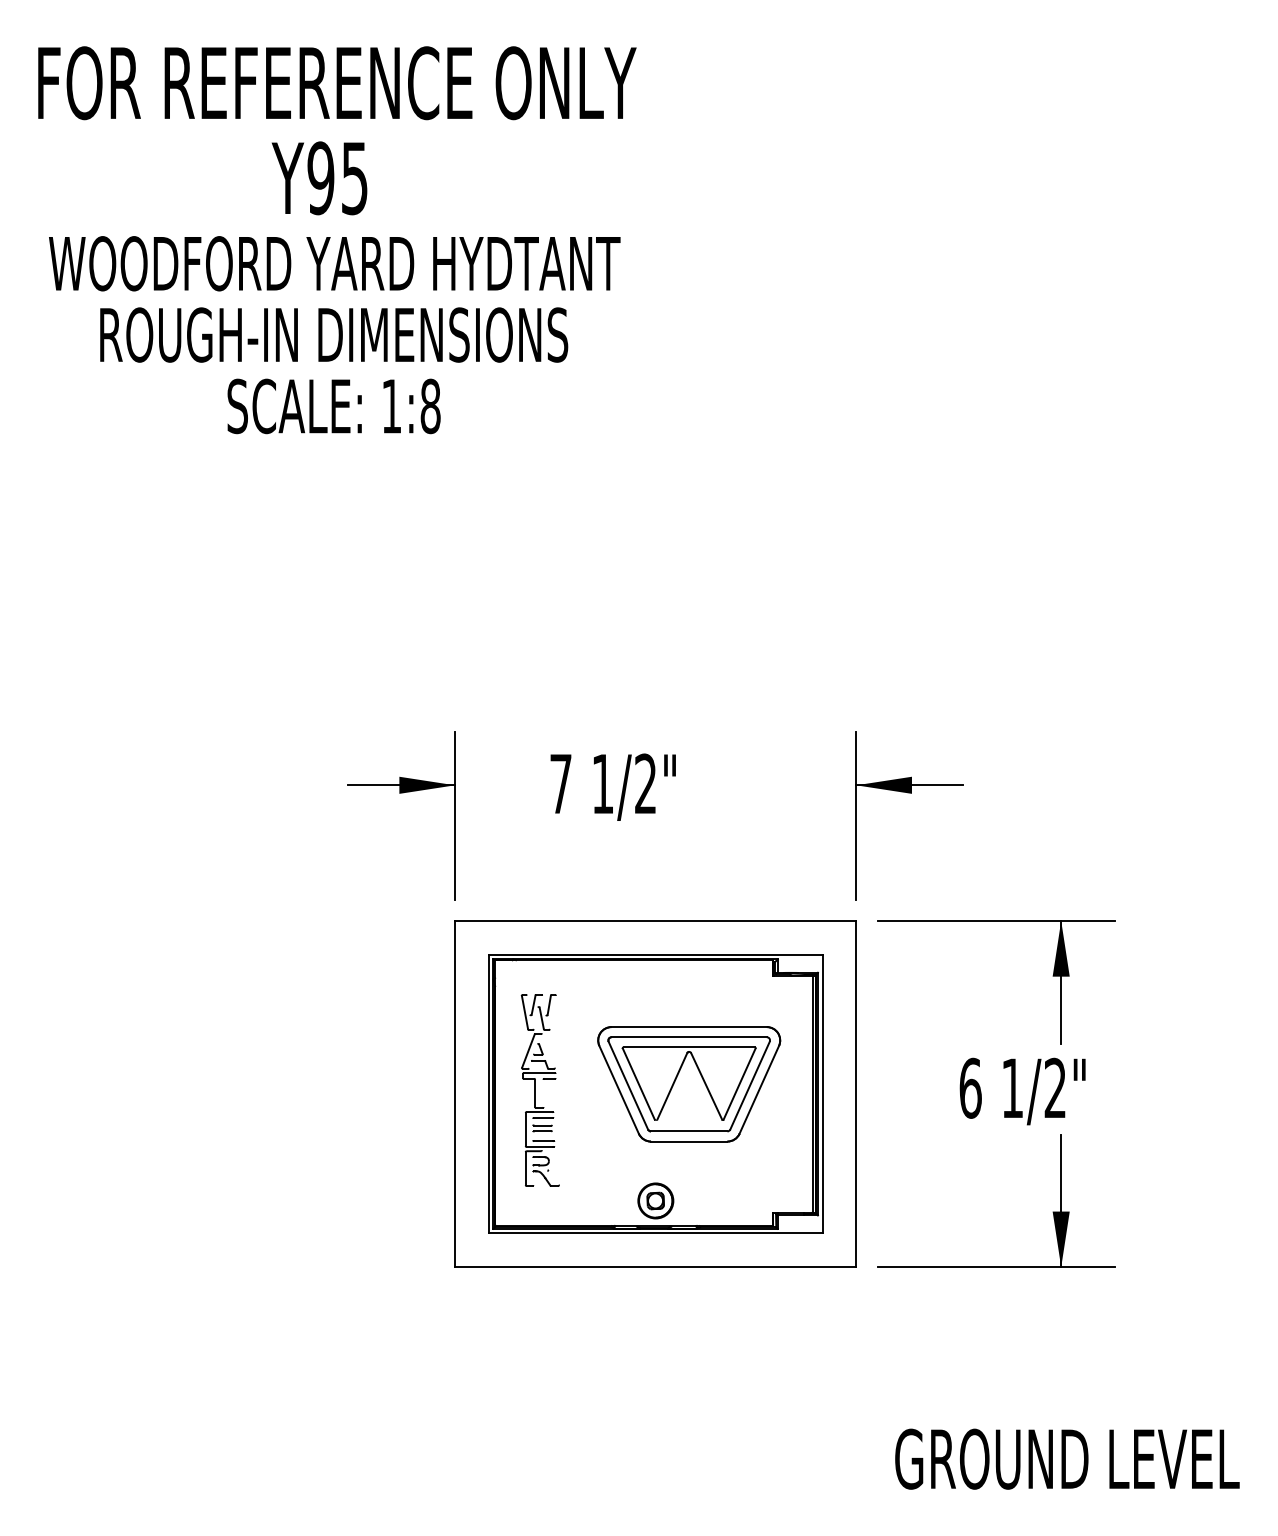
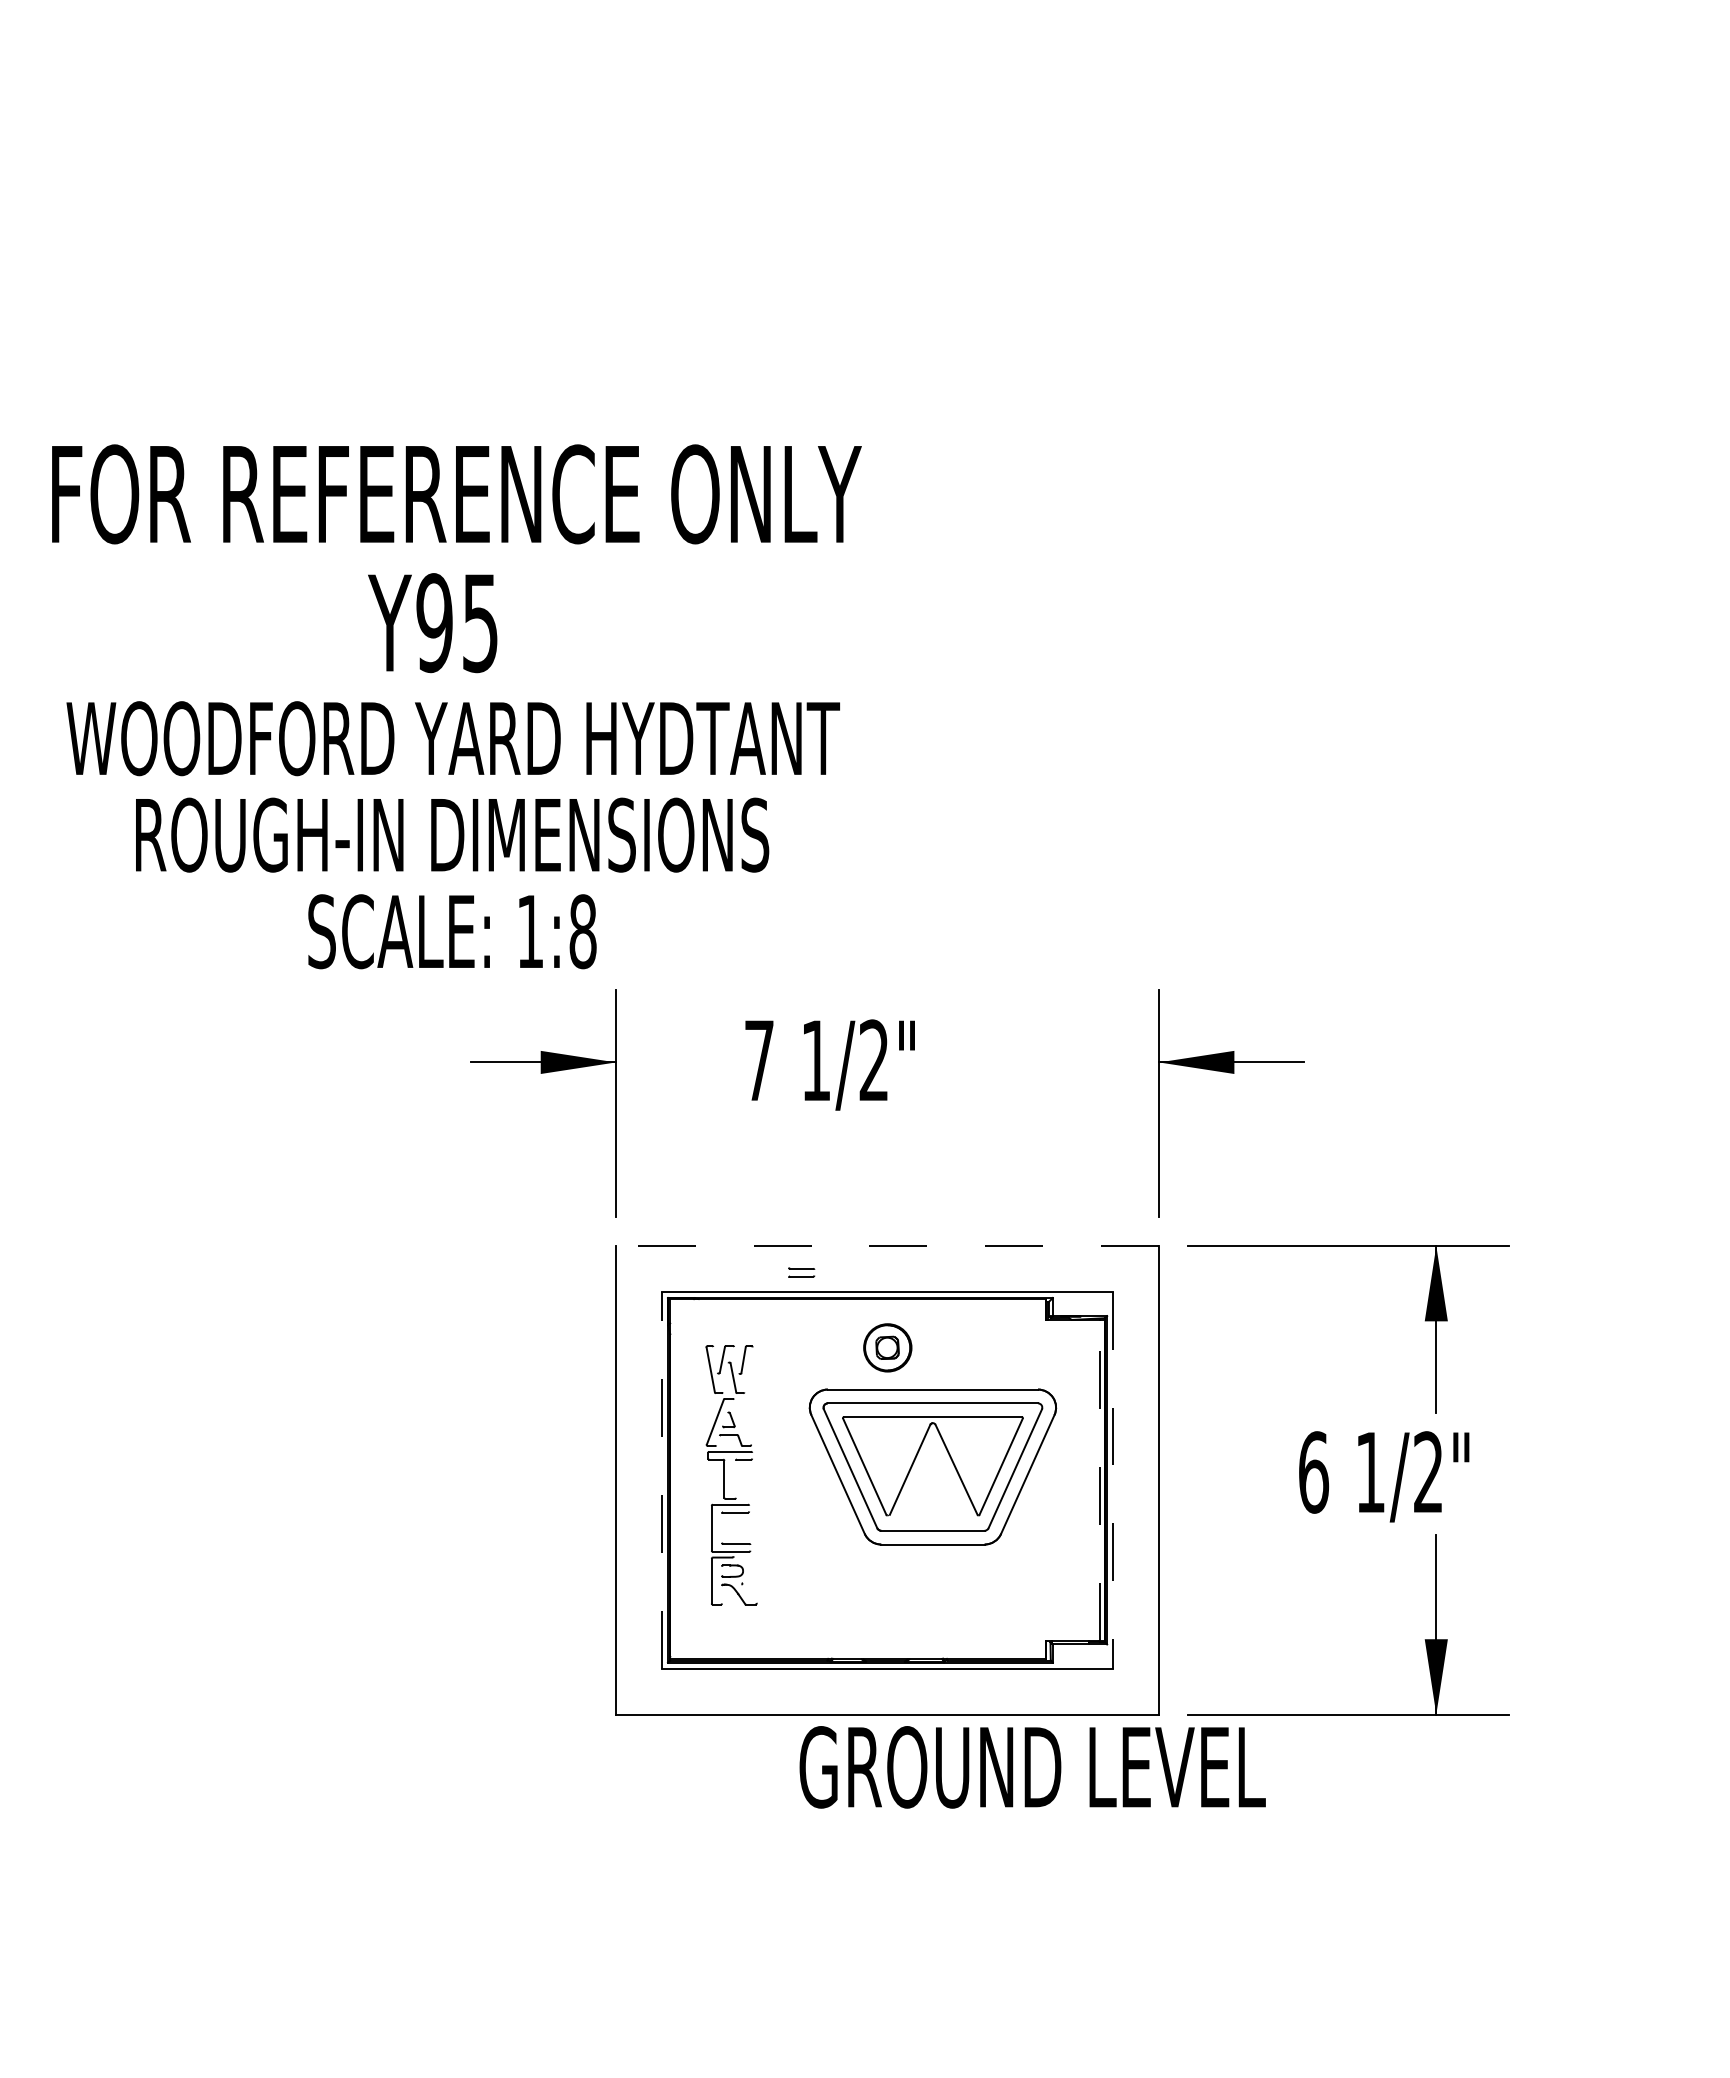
text: (337, 239) -> (456, 706), moved
line: (655, 921) -> (887, 1246), solid -> dashed
line: (813, 1093) -> (1100, 1479), solid -> dashed
line: (488, 1094) -> (661, 1480), solid -> dashed
line: (822, 1094) -> (1113, 1480), solid -> dashed
part: (542, 1128) -> (801, 1272), moved
part: (655, 1200) -> (887, 1347), moved
text: (1067, 1459) -> (1032, 1767), moved

